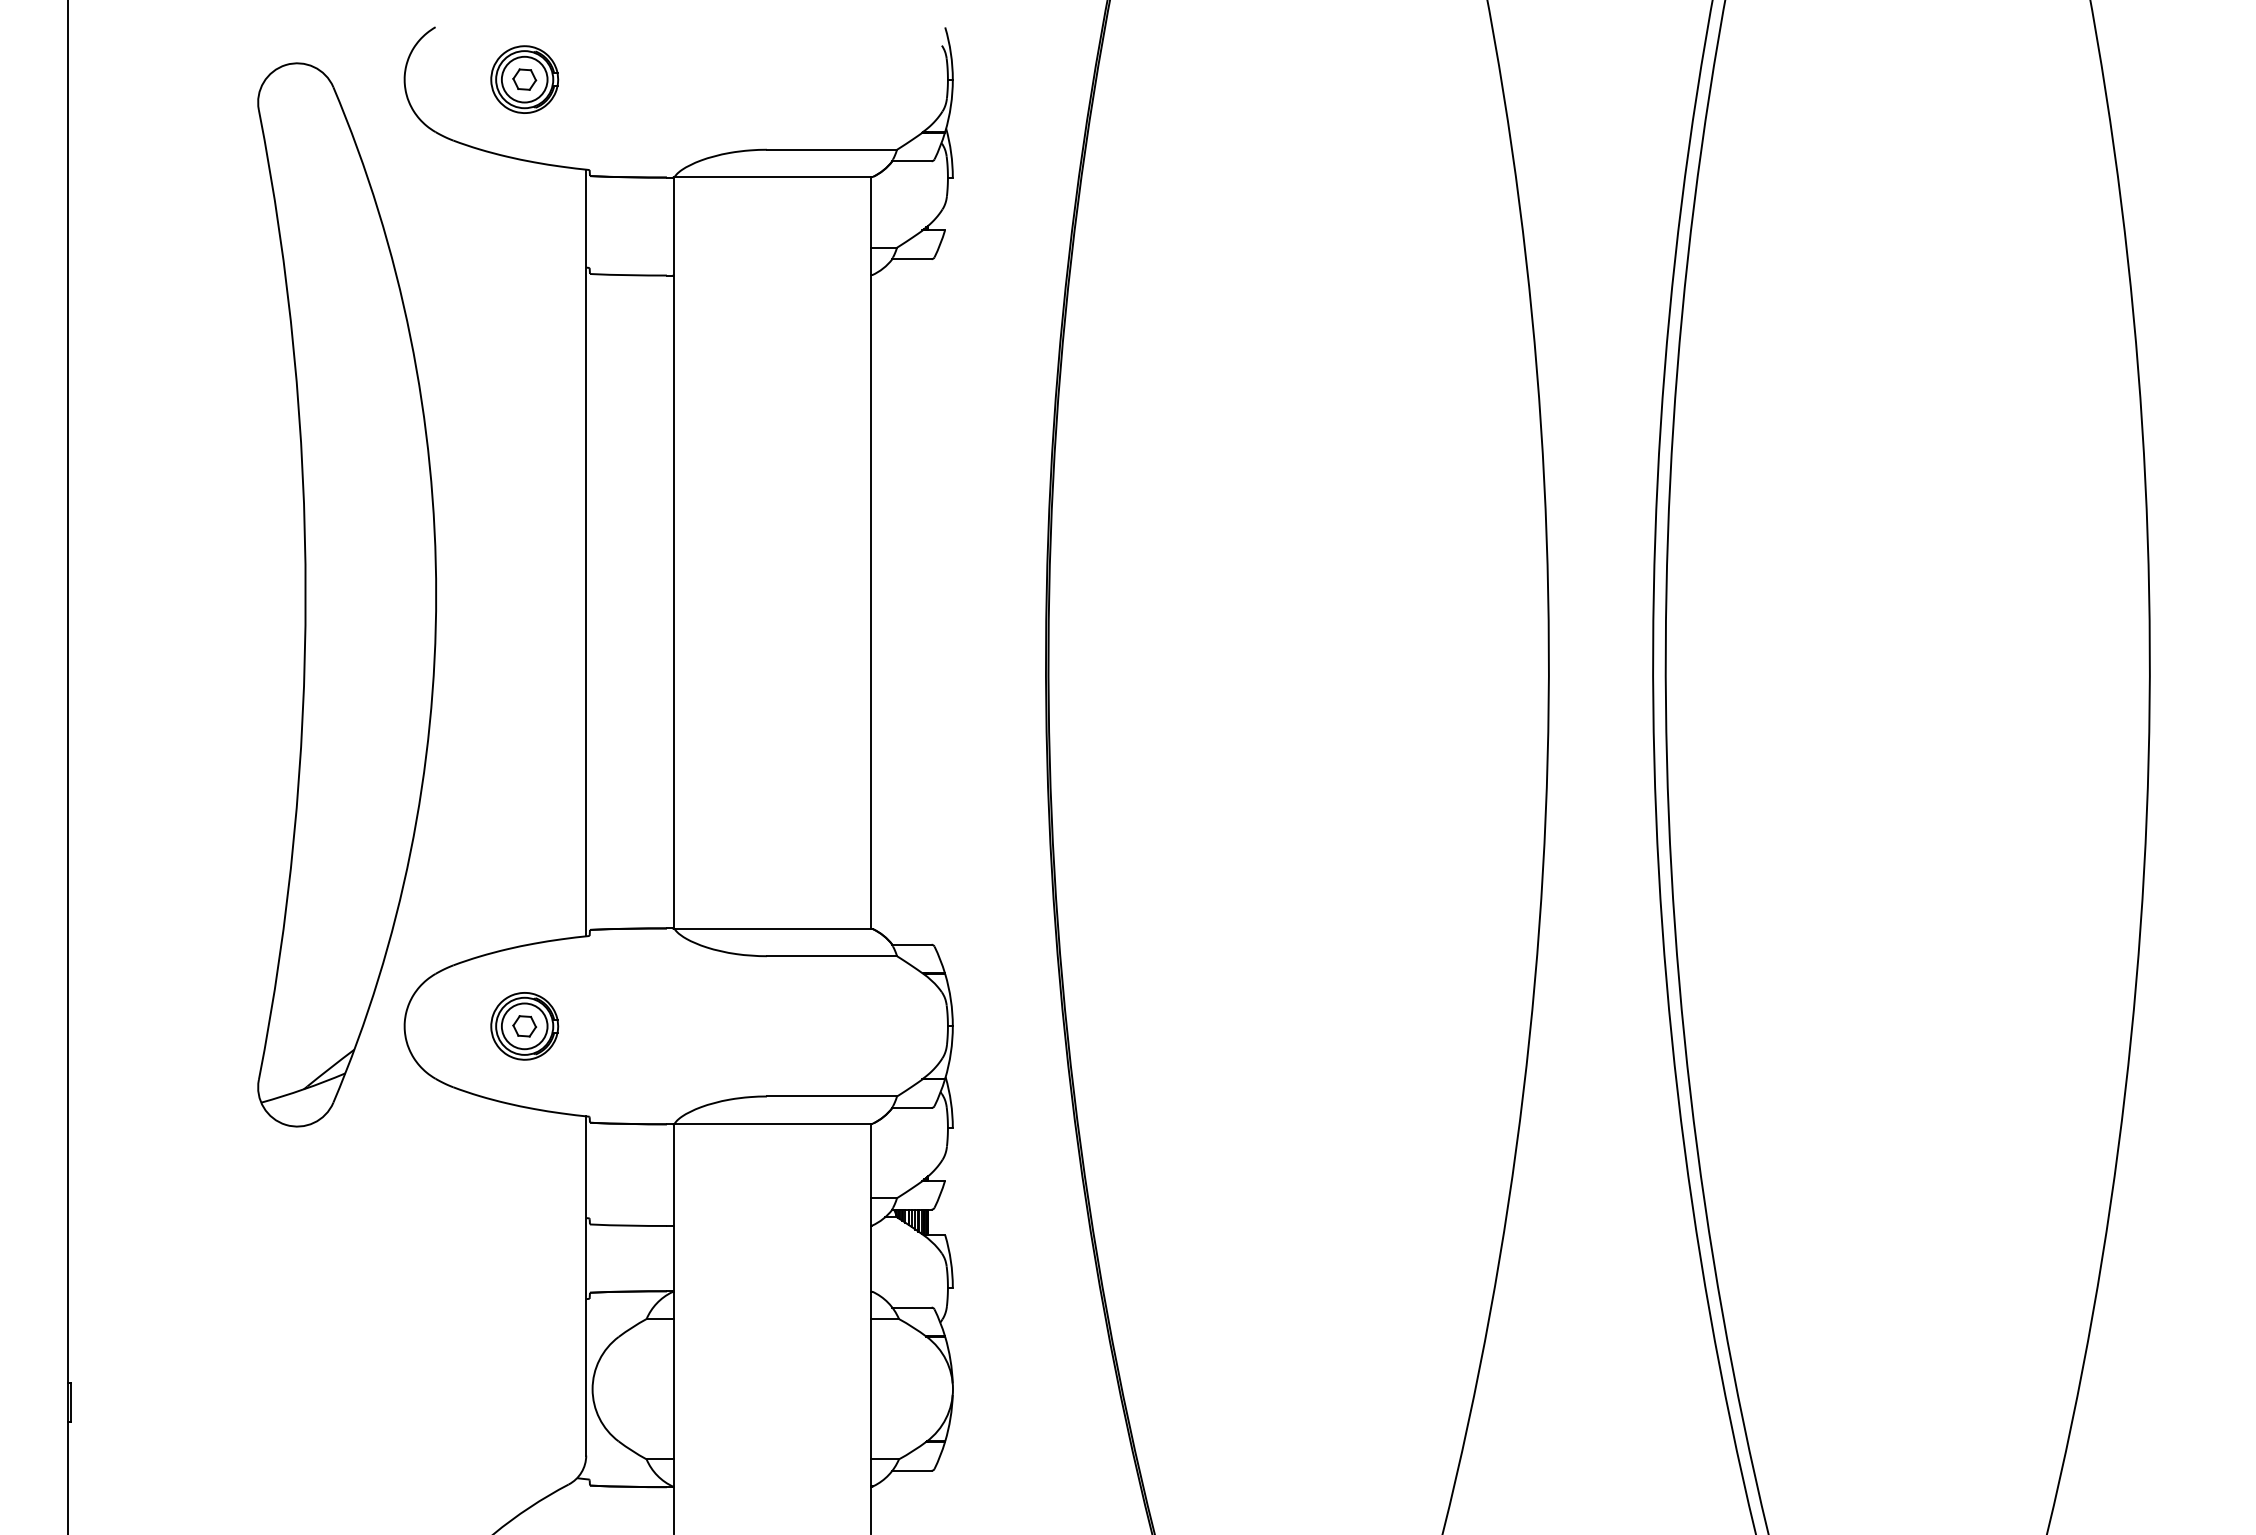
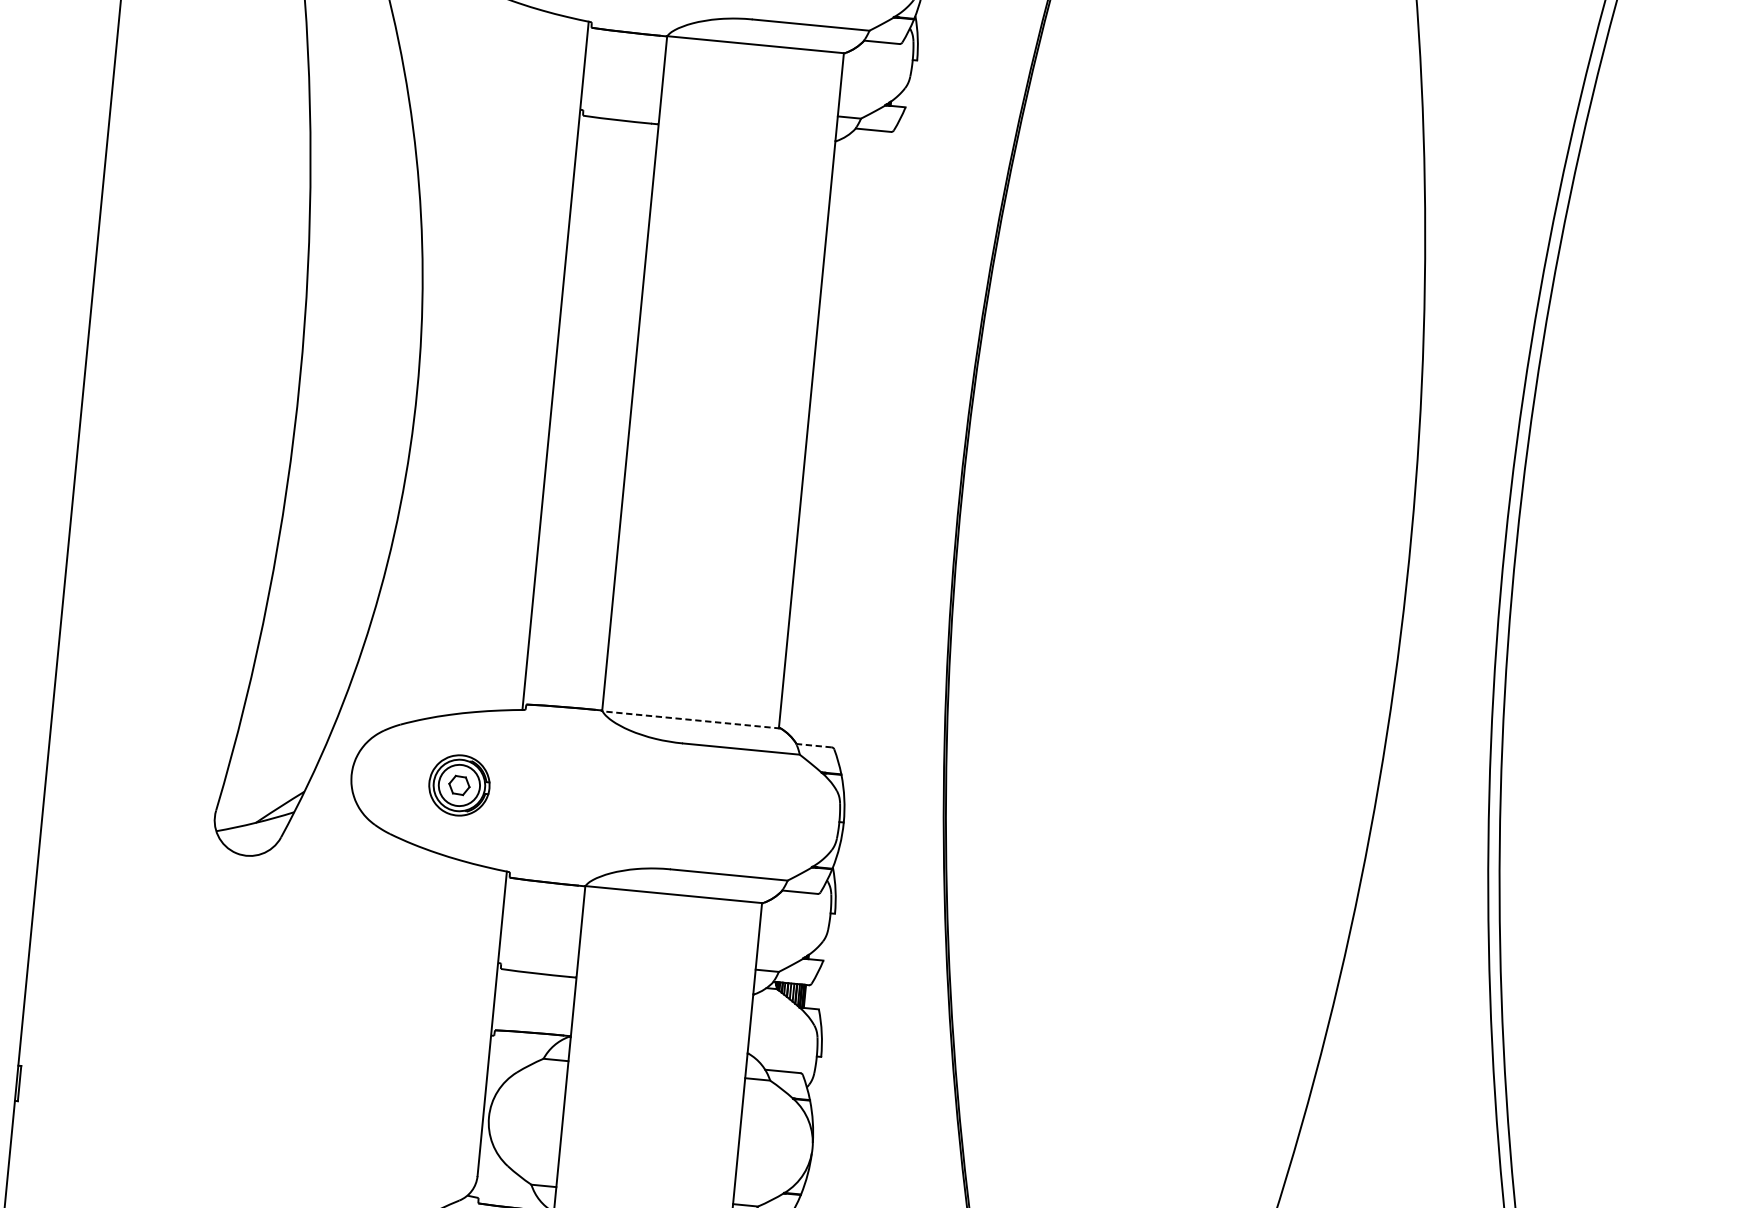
line: (774, 929) -> (692, 720), solid -> dashed
line: (912, 944) -> (814, 745), solid -> dashed

